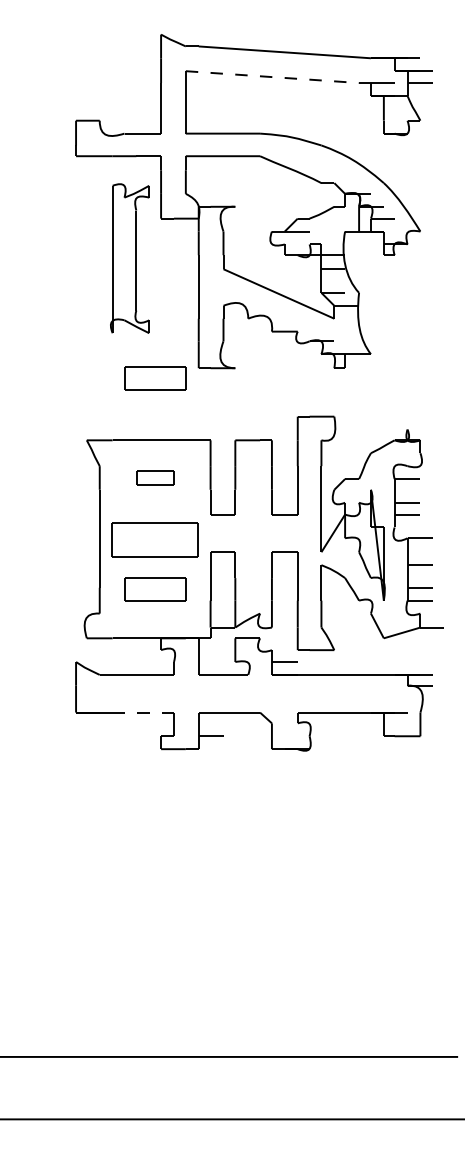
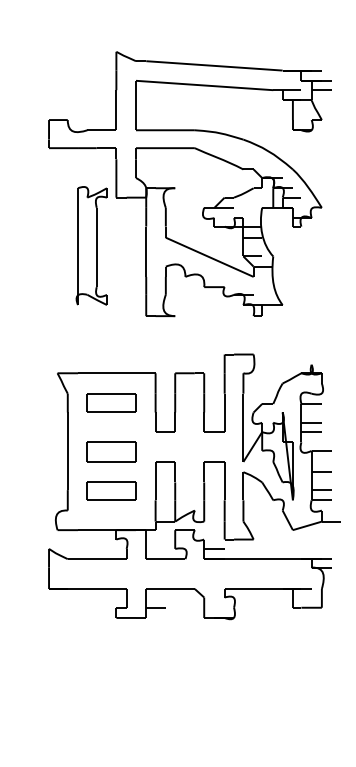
line: (272, 77) -> (204, 85), dashed -> solid
part: (129, 258) -> (91, 245), moved
part: (155, 378) -> (111, 324), removed
part: (155, 477) -> (111, 402), size x1.67
part: (155, 539) -> (111, 451), size x0.71
line: (143, 712) -> (102, 588), dashed -> solid

